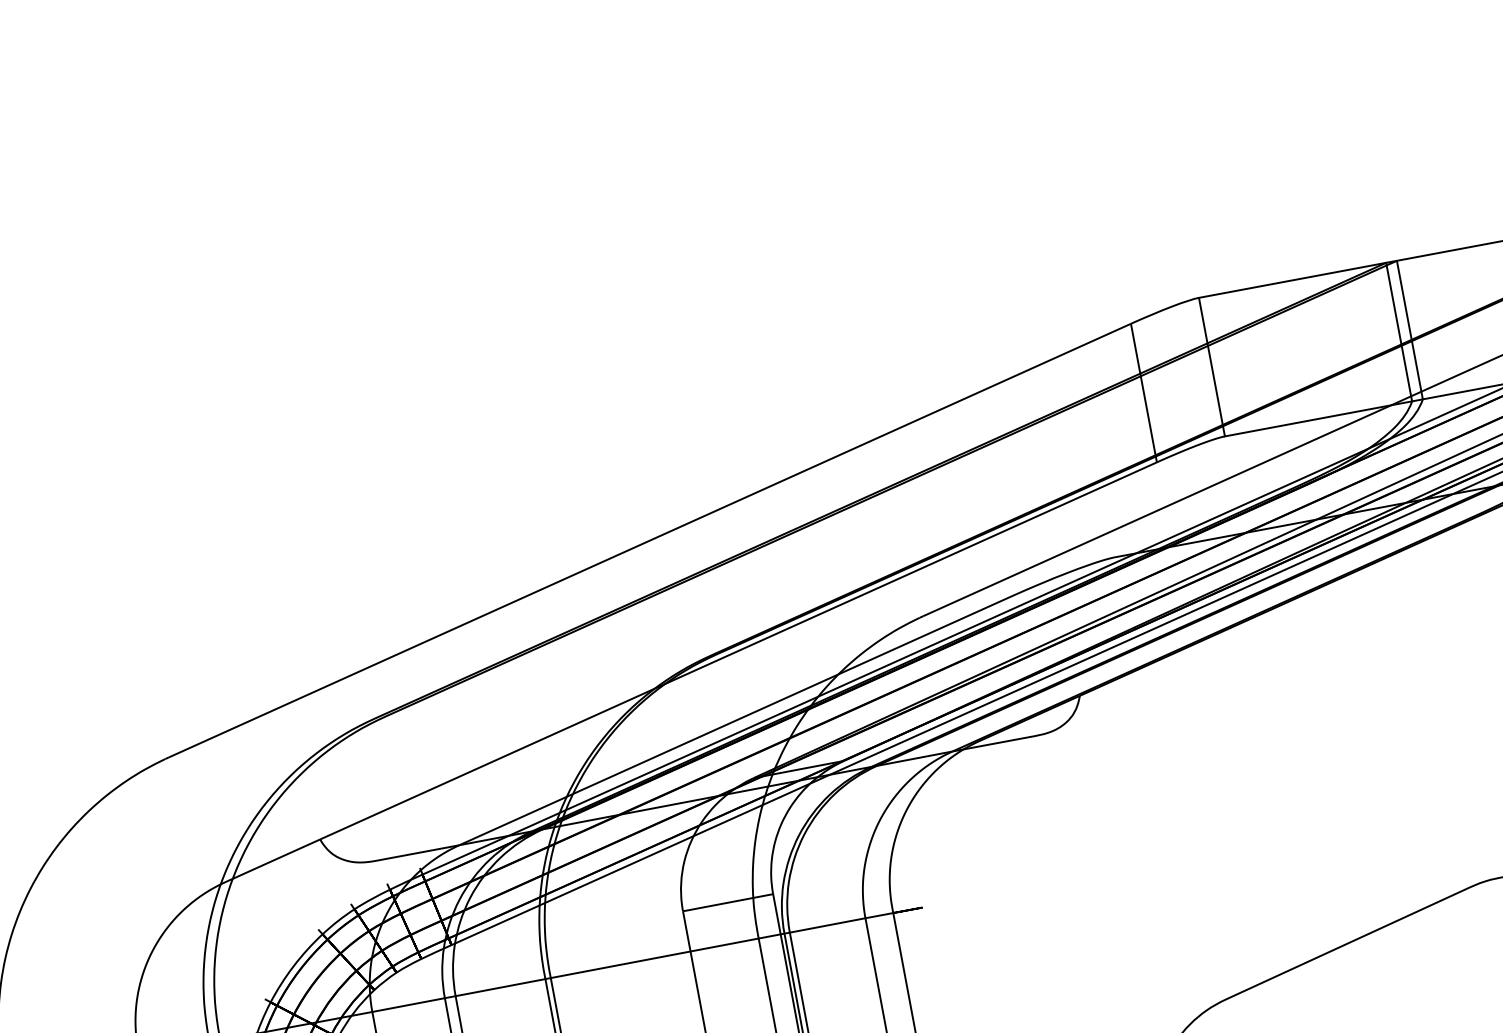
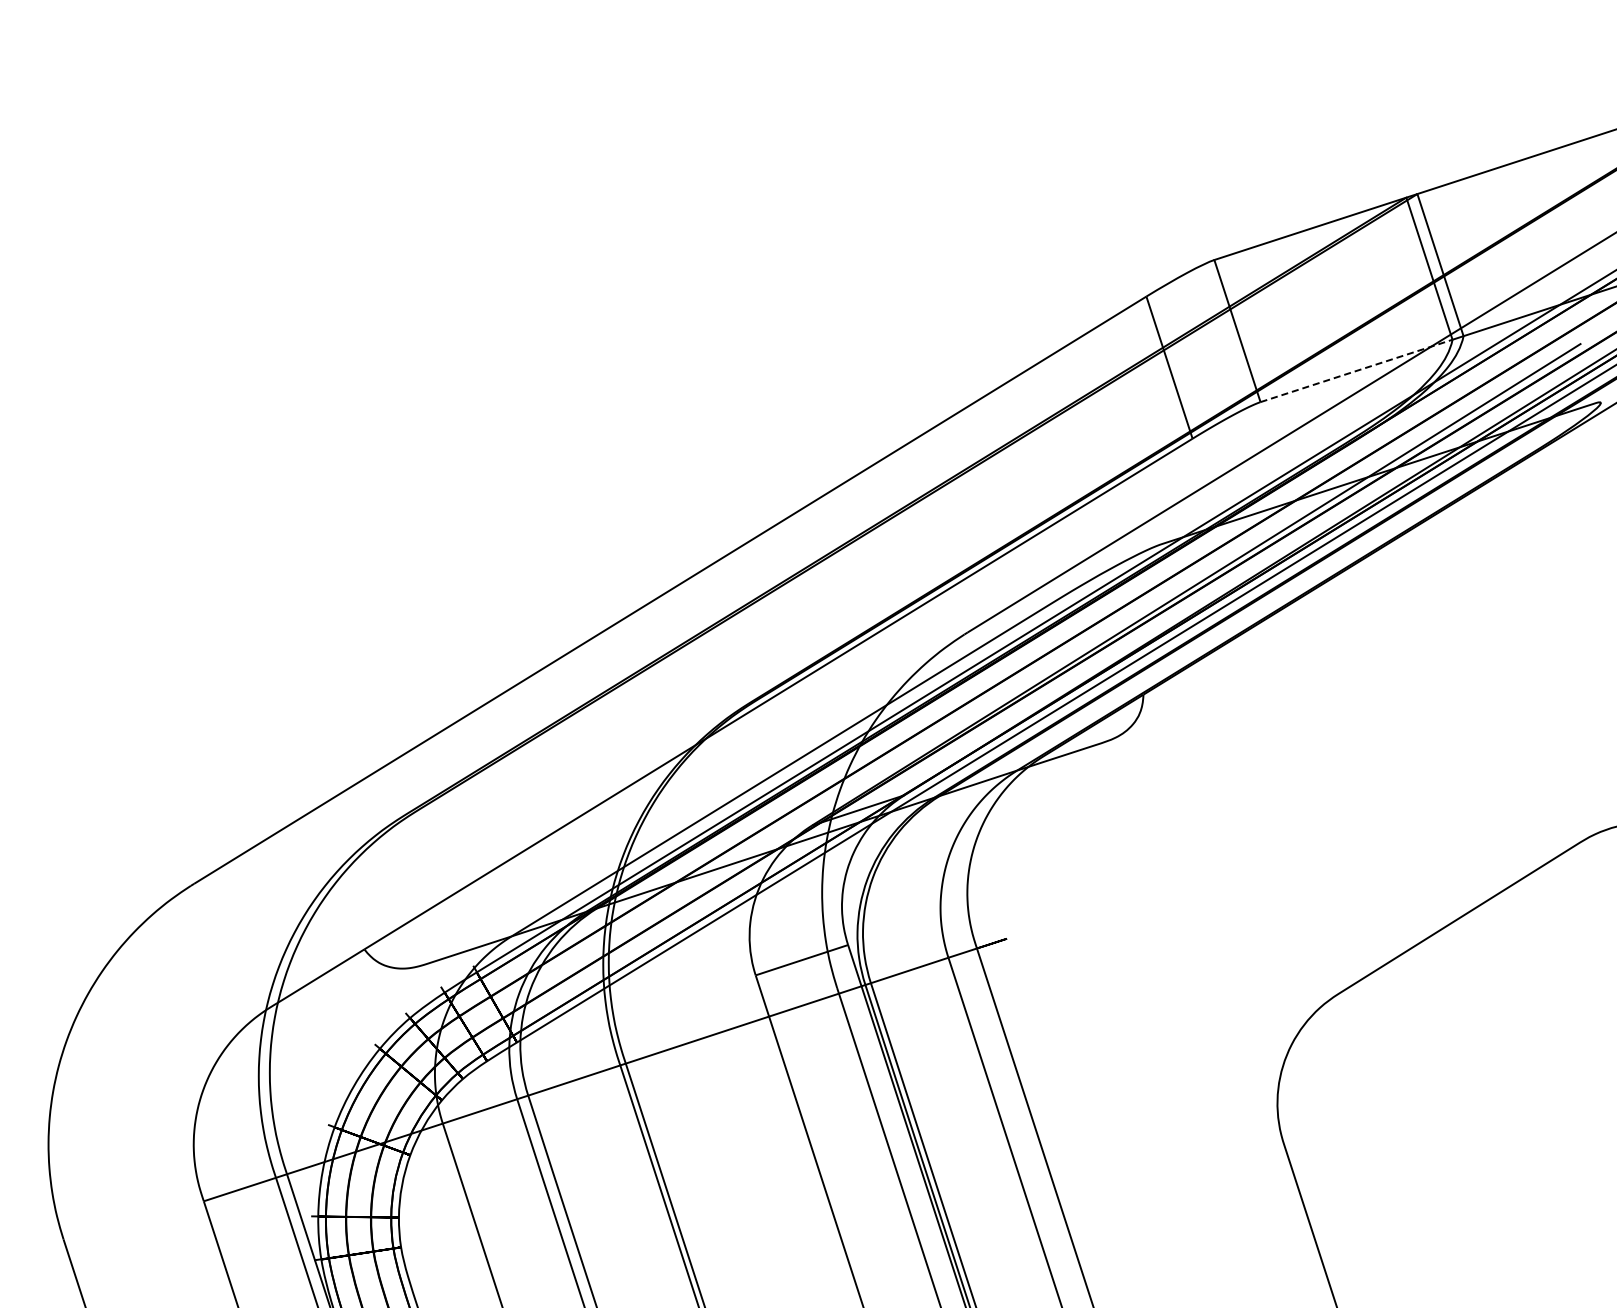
line: (1318, 418) -> (1356, 370), solid -> dashed

